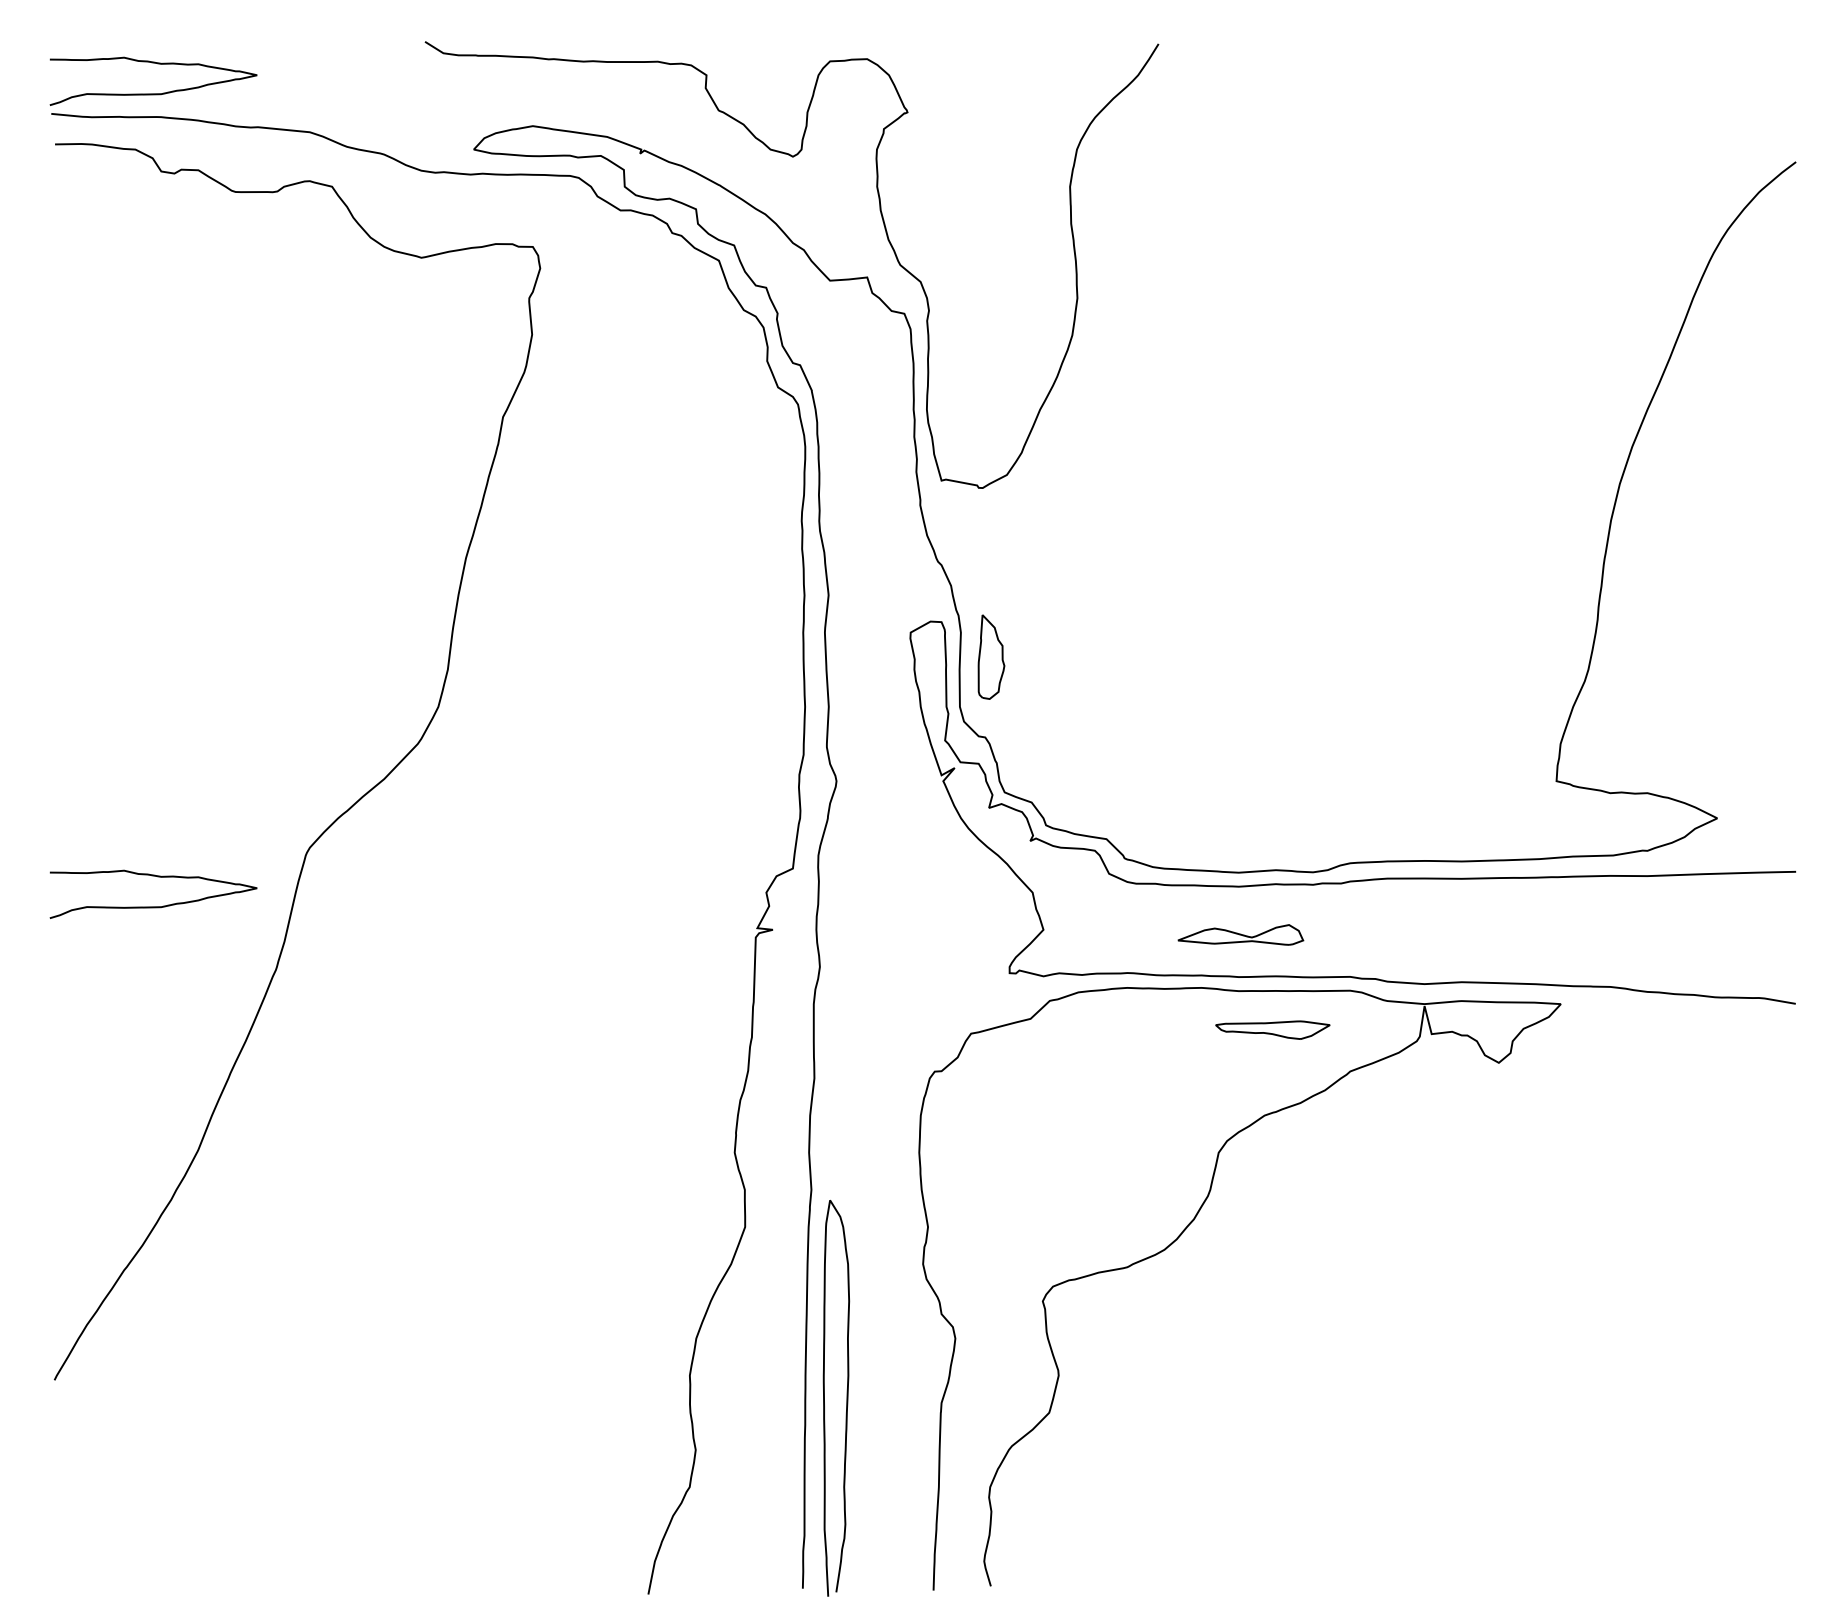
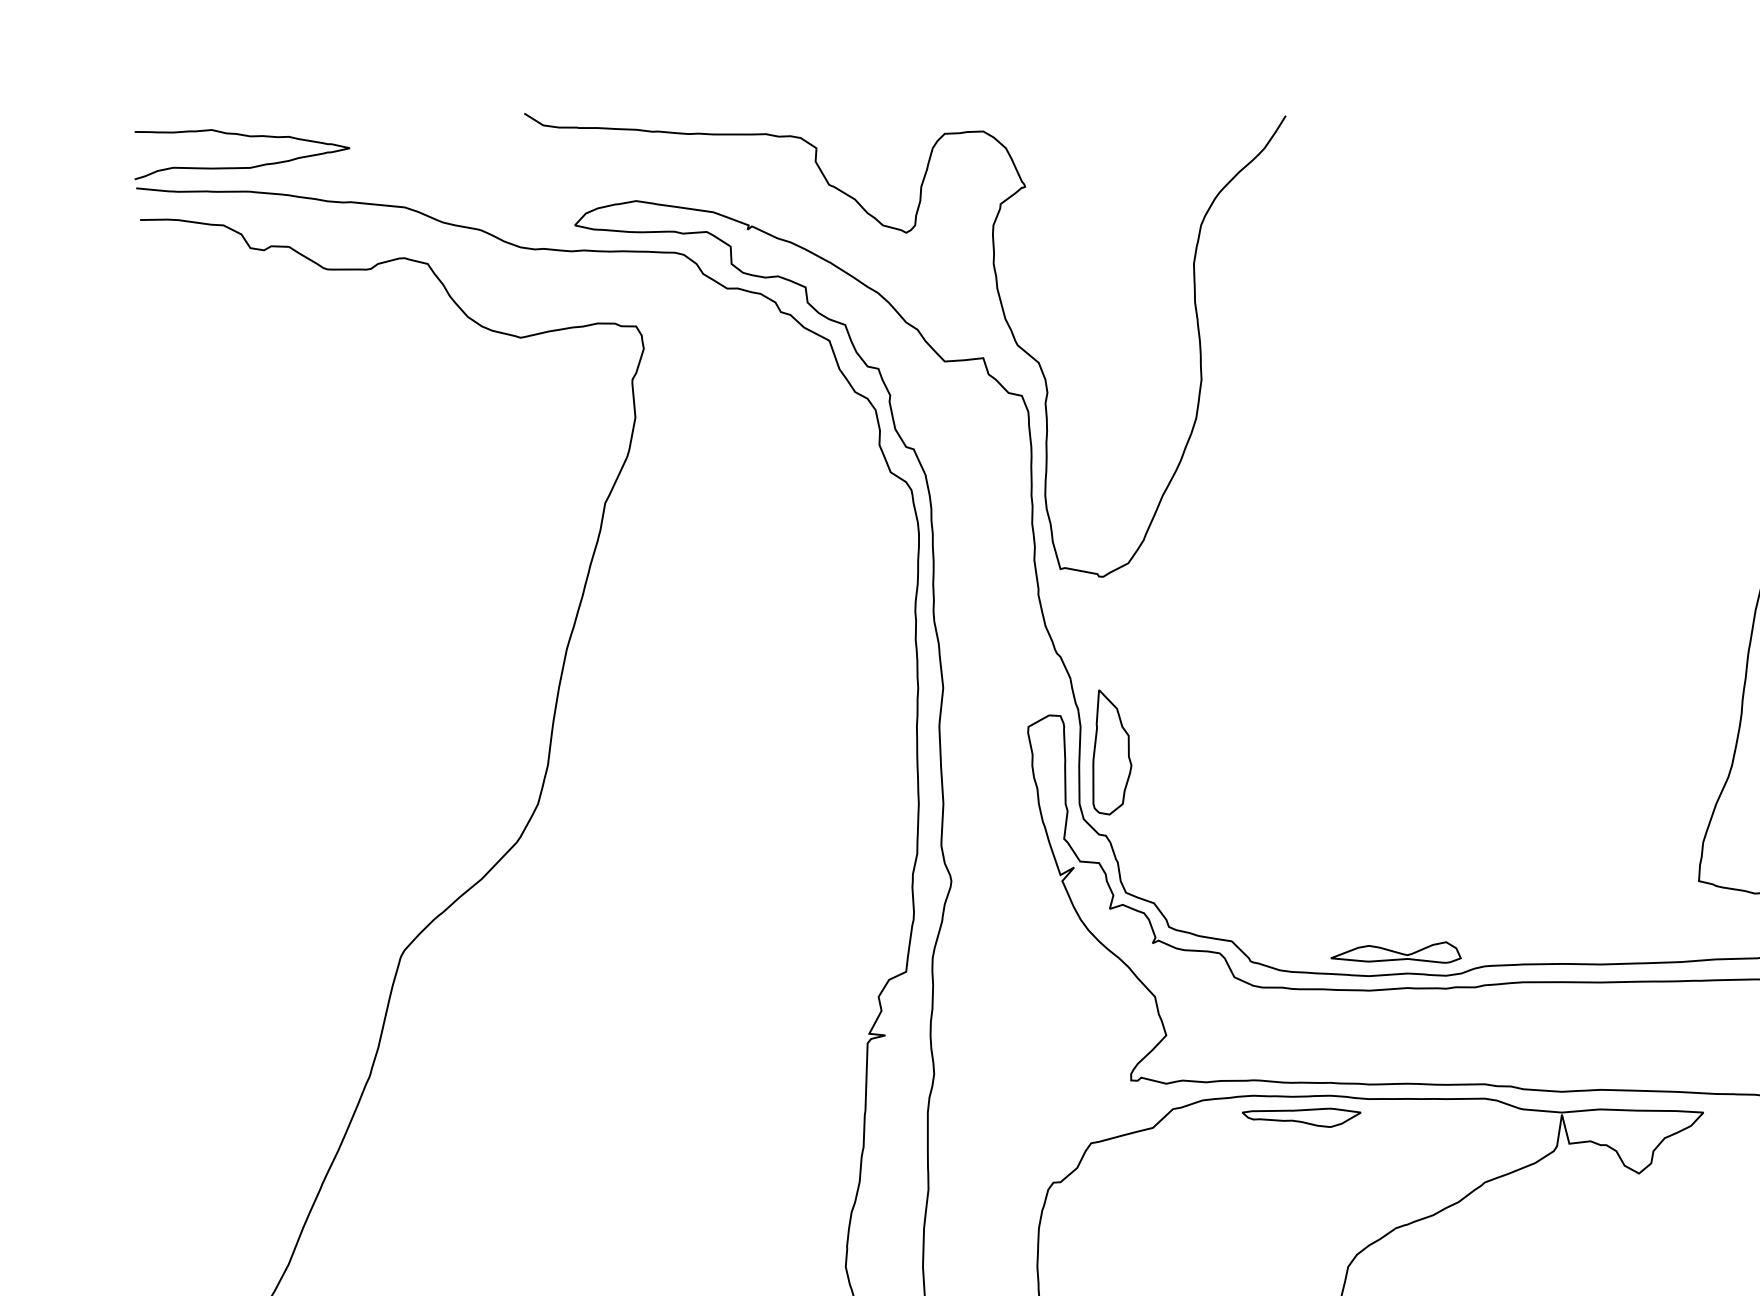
part: (991, 656) -> (1112, 751), size x1.43
curve: (153, 906) -> (242, 1011), removed
part: (1240, 934) -> (1395, 952), moved
part: (1272, 1029) -> (1301, 1117), moved

